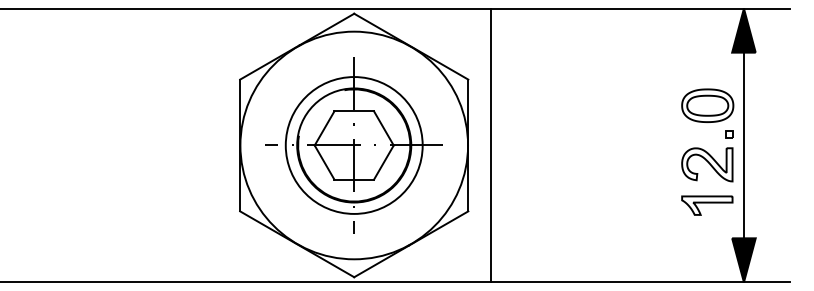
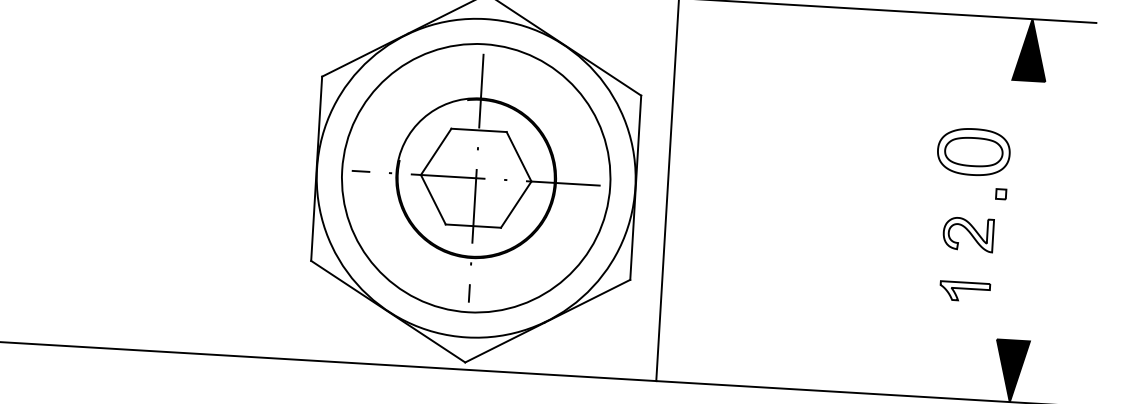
circle: (353, 145) -> (475, 178), size x1.4
line: (743, 145) -> (1020, 210), removed
part: (707, 164) -> (968, 234), size x0.7
part: (707, 205) -> (965, 291), size x0.7

